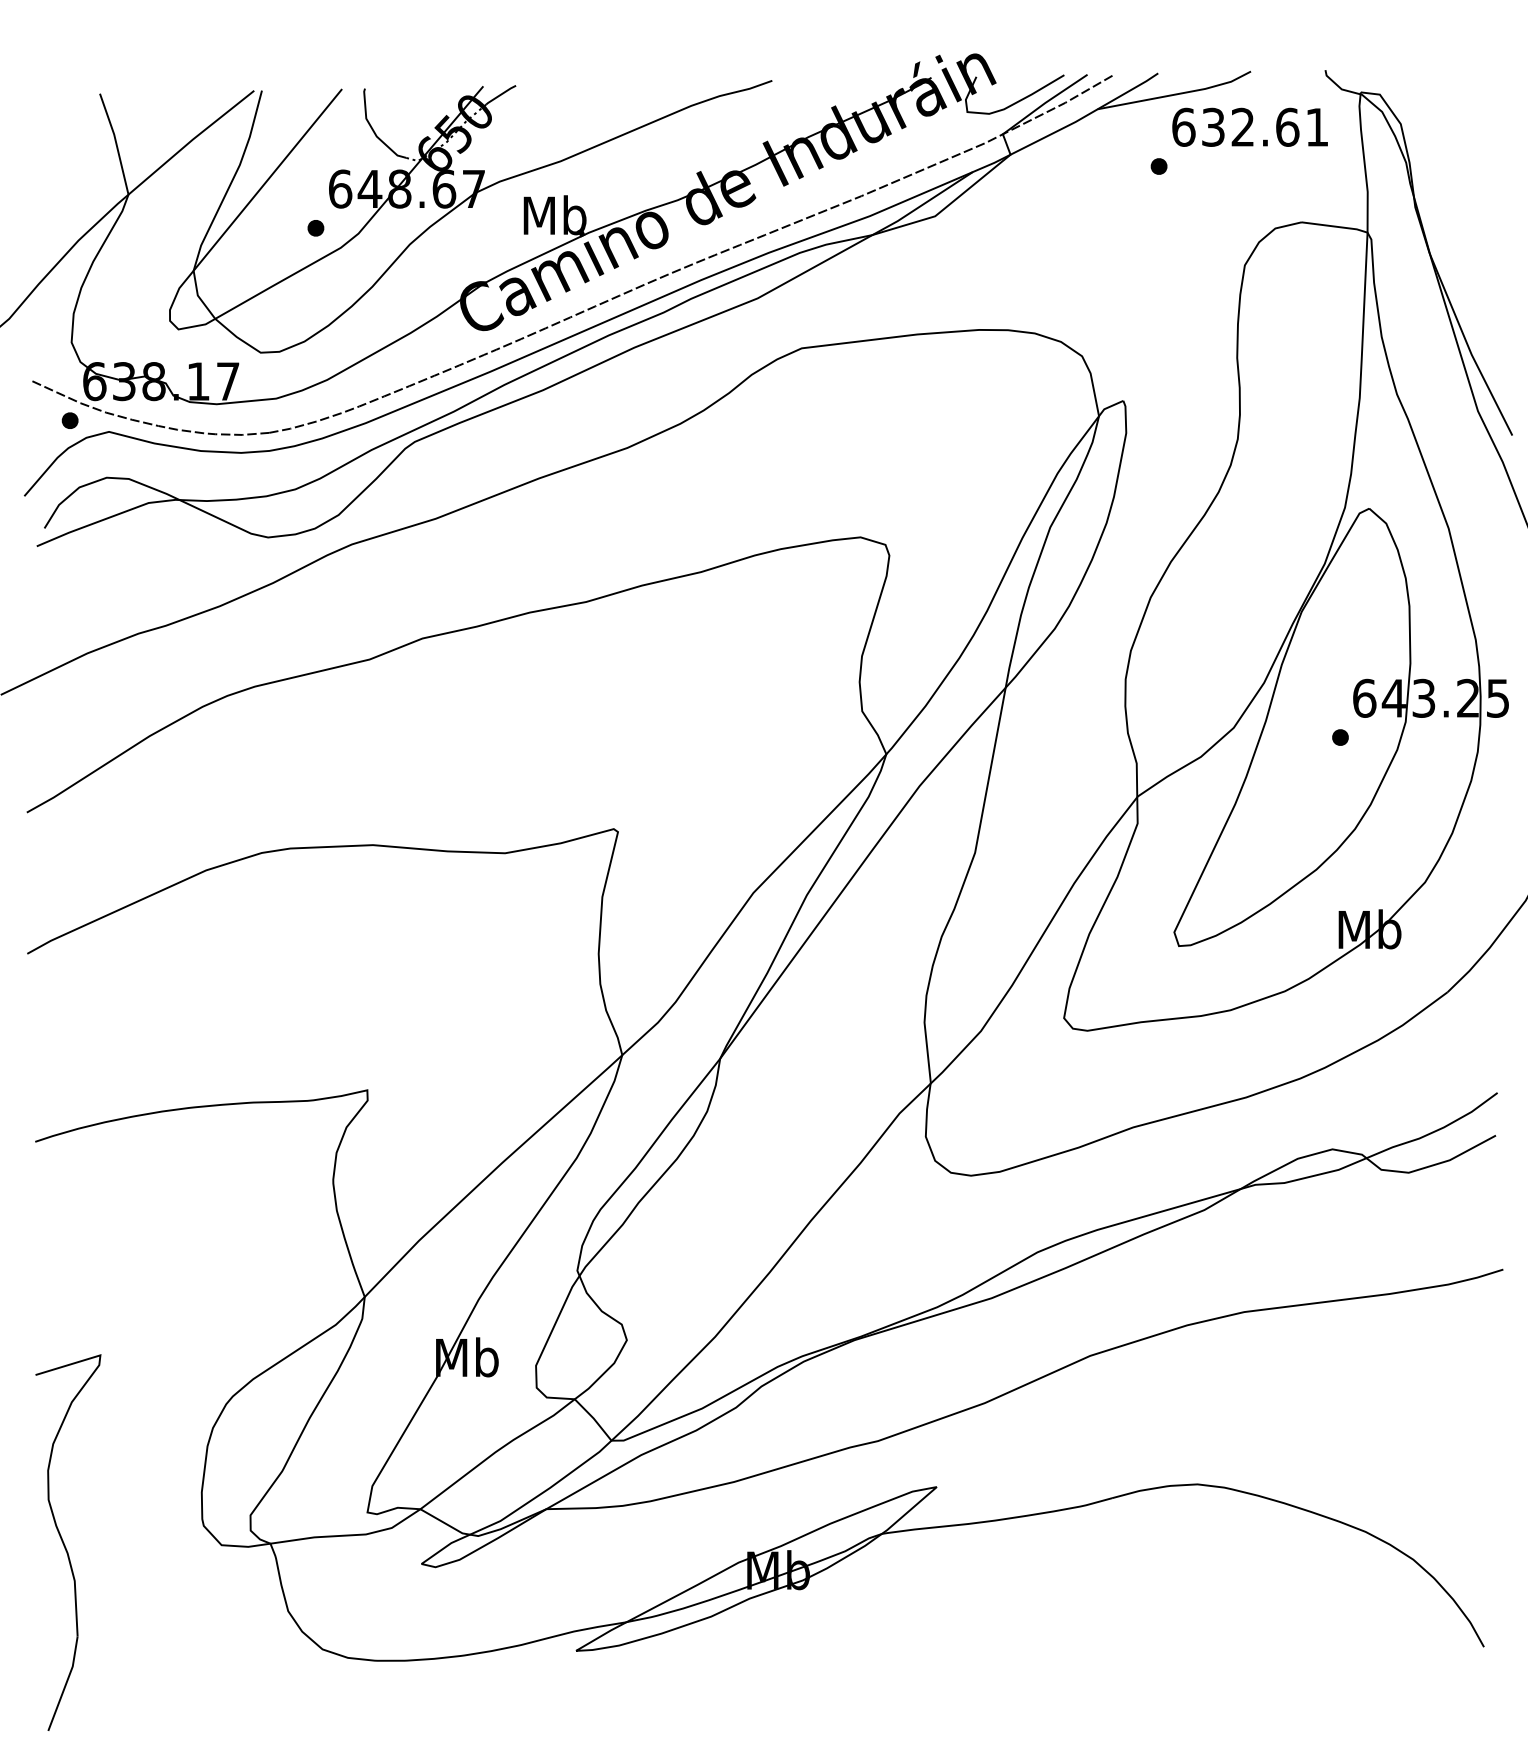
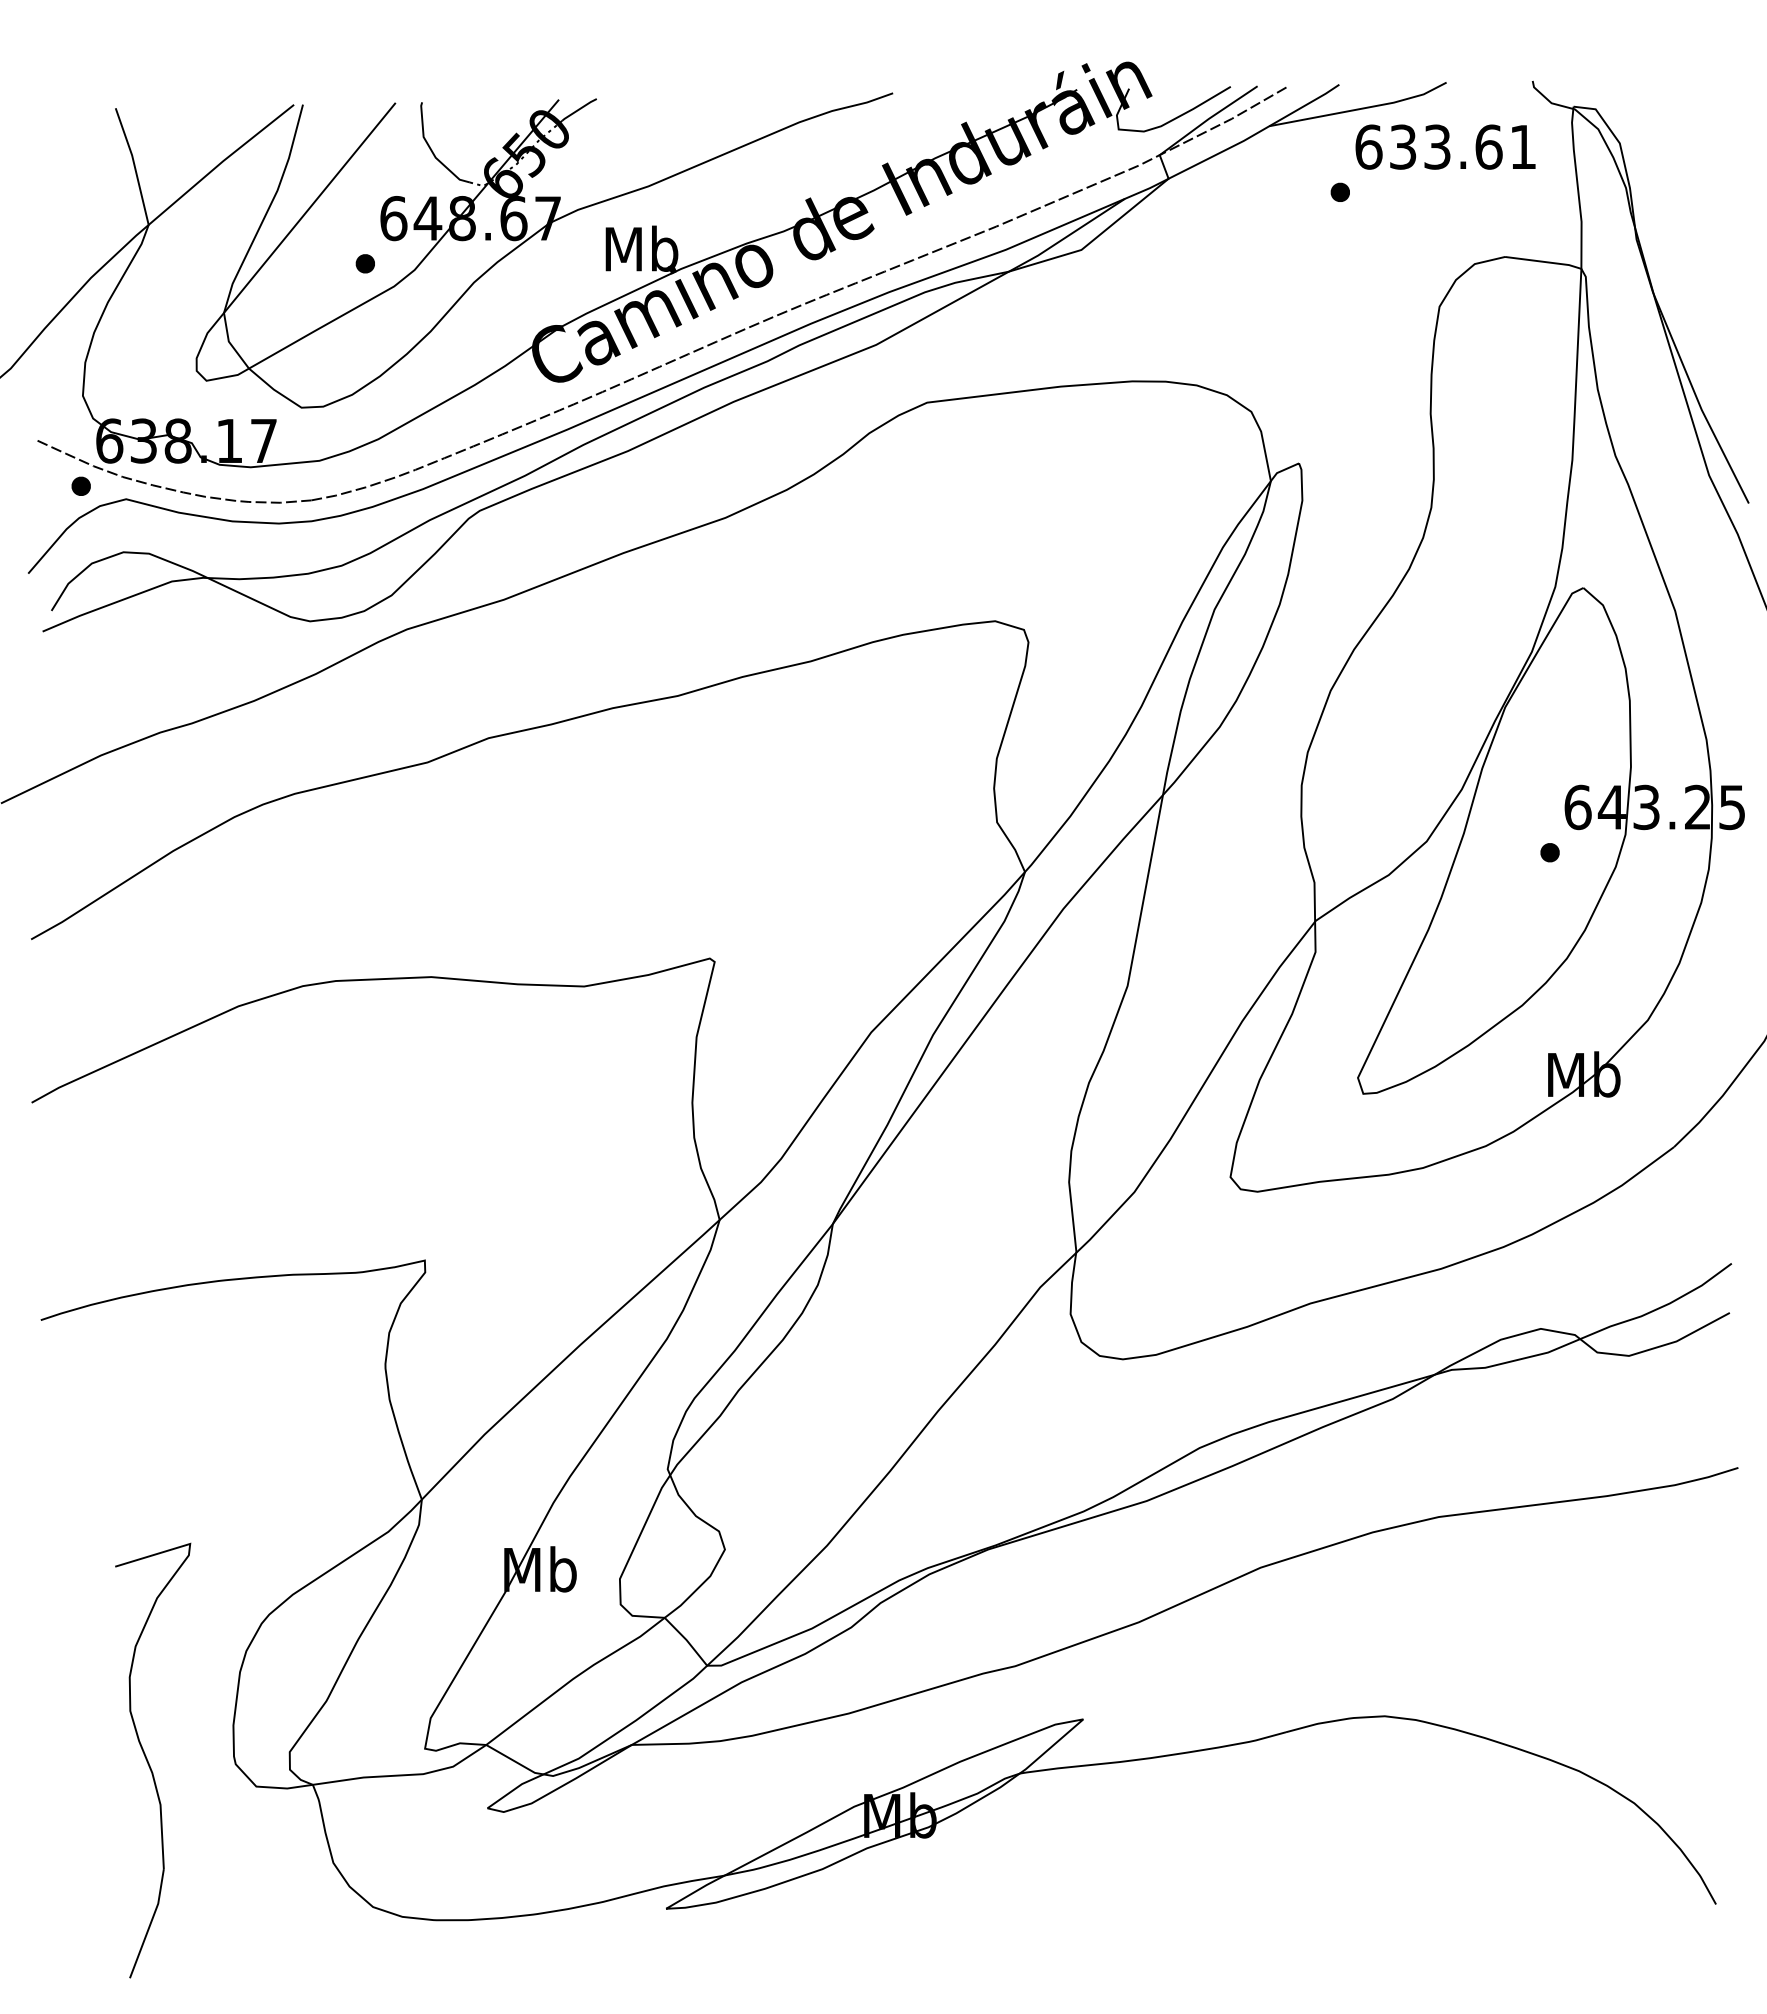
text: (1242, 127) -> (1436, 147), 632.61 -> 633.61
part: (68, 1542) -> (153, 1760), moved

